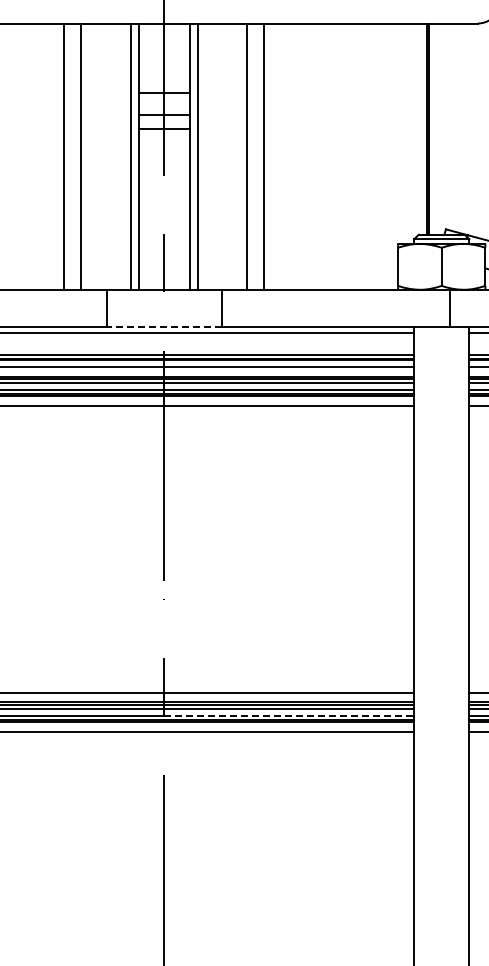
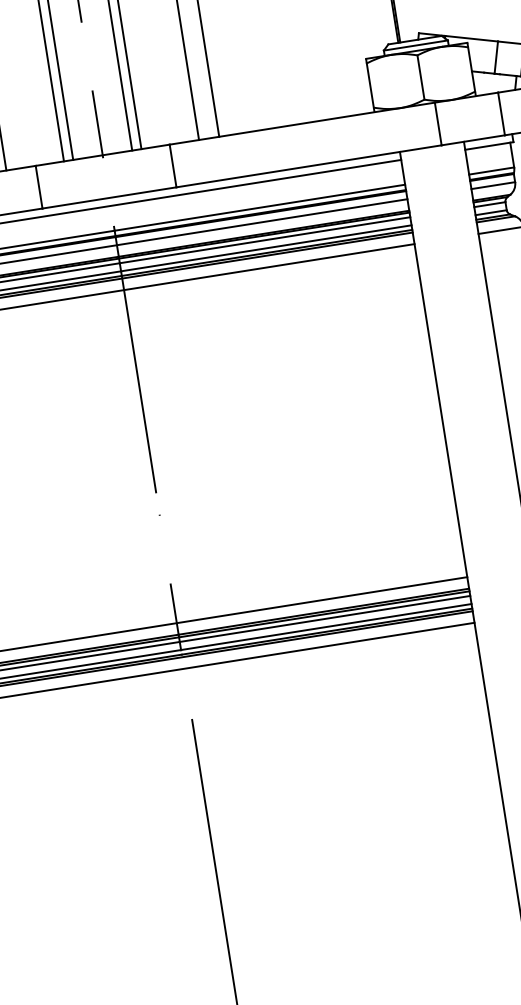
line: (164, 326) -> (109, 197), dashed -> solid
line: (289, 715) -> (326, 626), dashed -> solid

